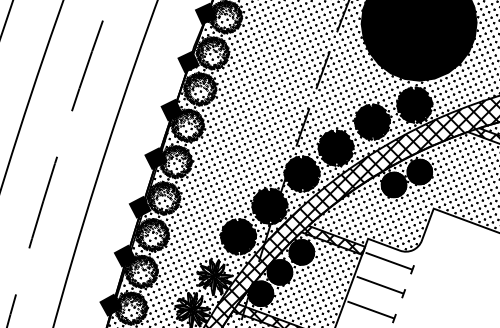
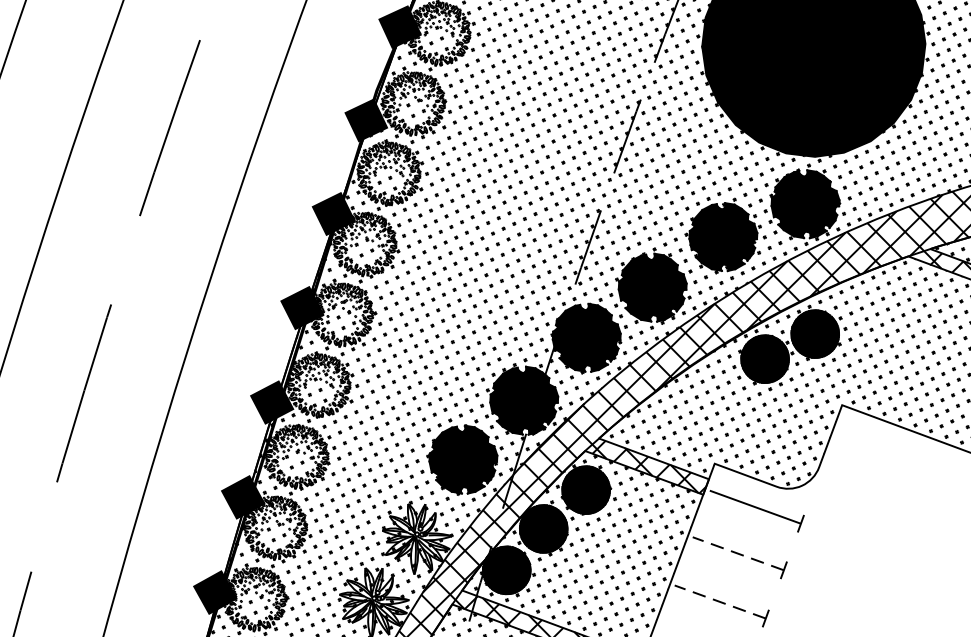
line: (380, 285) -> (738, 554), solid -> dashed
line: (370, 310) -> (719, 602), solid -> dashed

